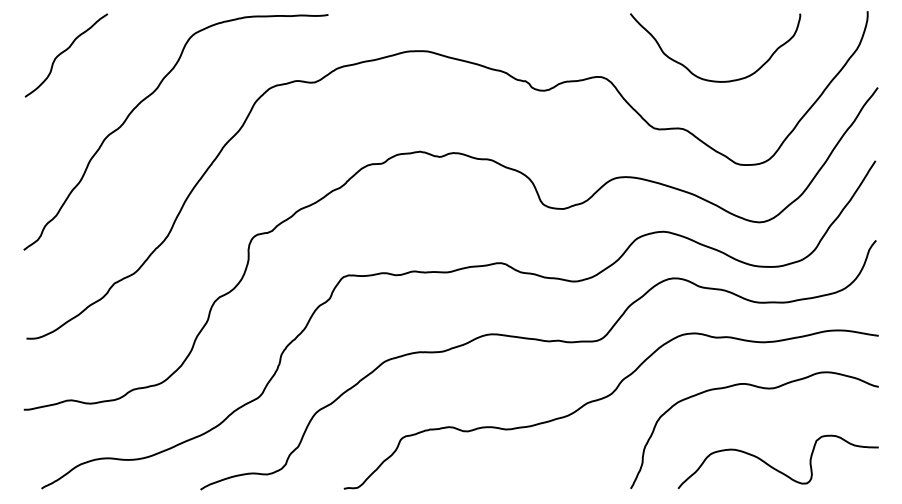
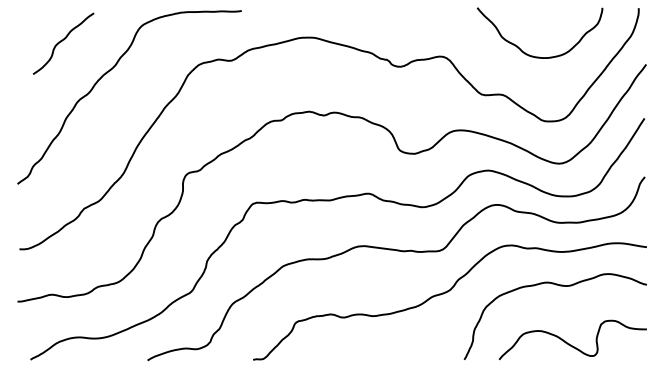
curve: (64, 52) -> (62, 41), moved
curve: (709, 79) -> (535, 56), moved

